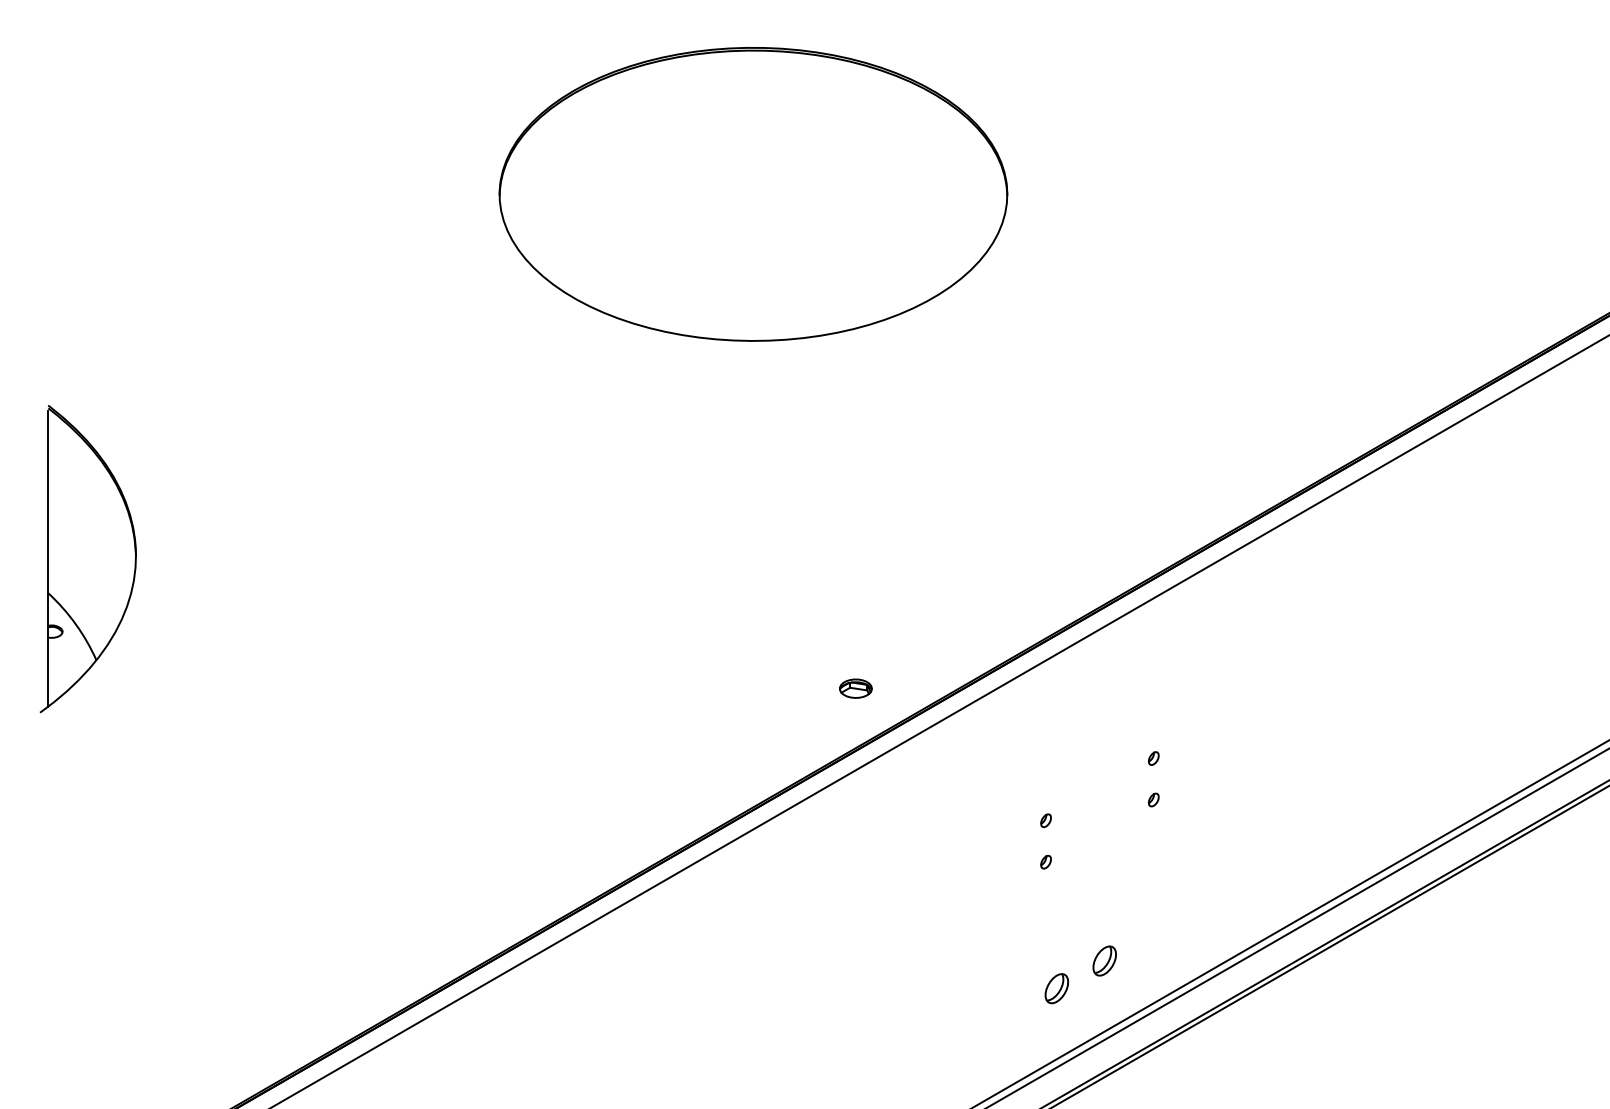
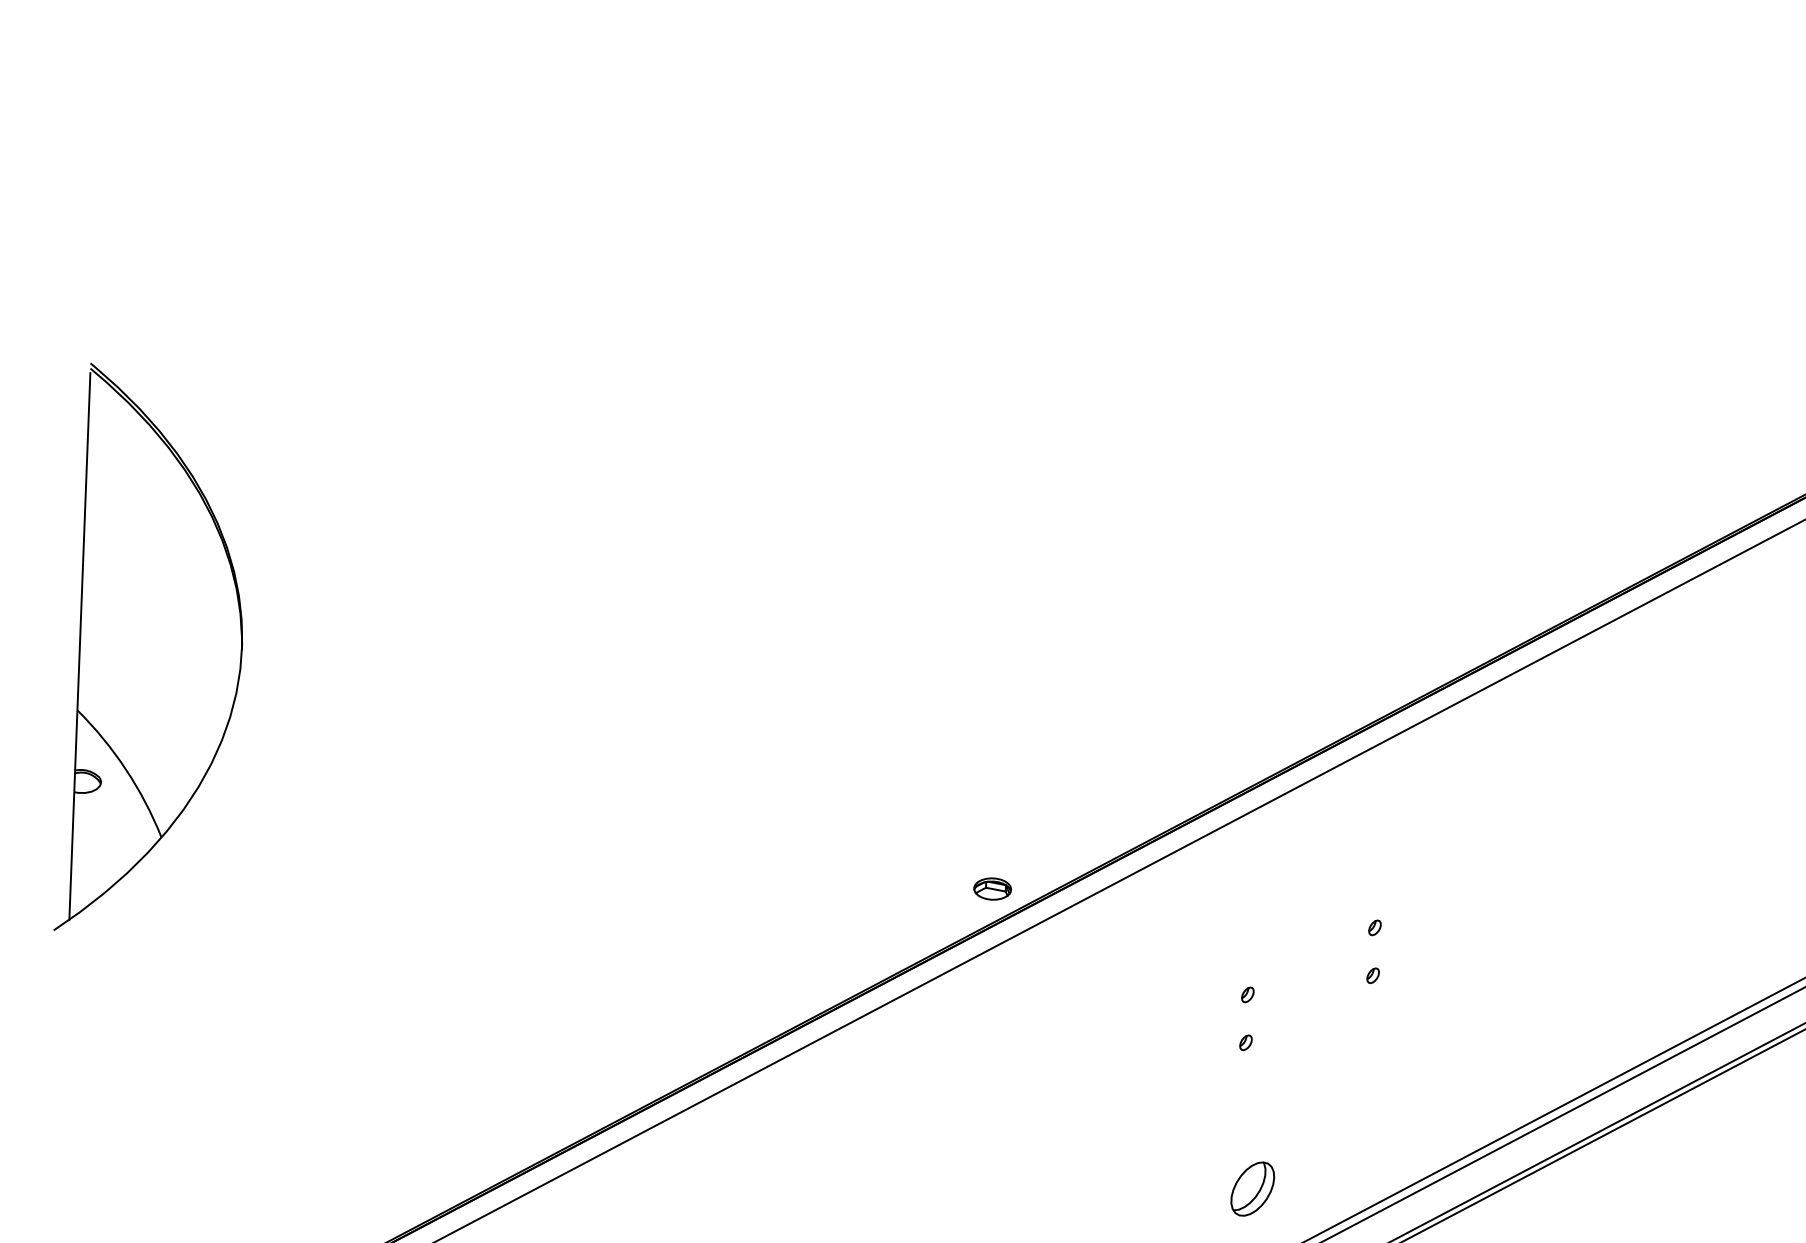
part: (753, 194) -> (937, 258), removed
part: (87, 559) -> (152, 650), size x1.6
part: (855, 688) -> (992, 888), moved
part: (1104, 960) -> (1309, 1158), removed
part: (1056, 988) -> (1252, 1189), size x1.6

